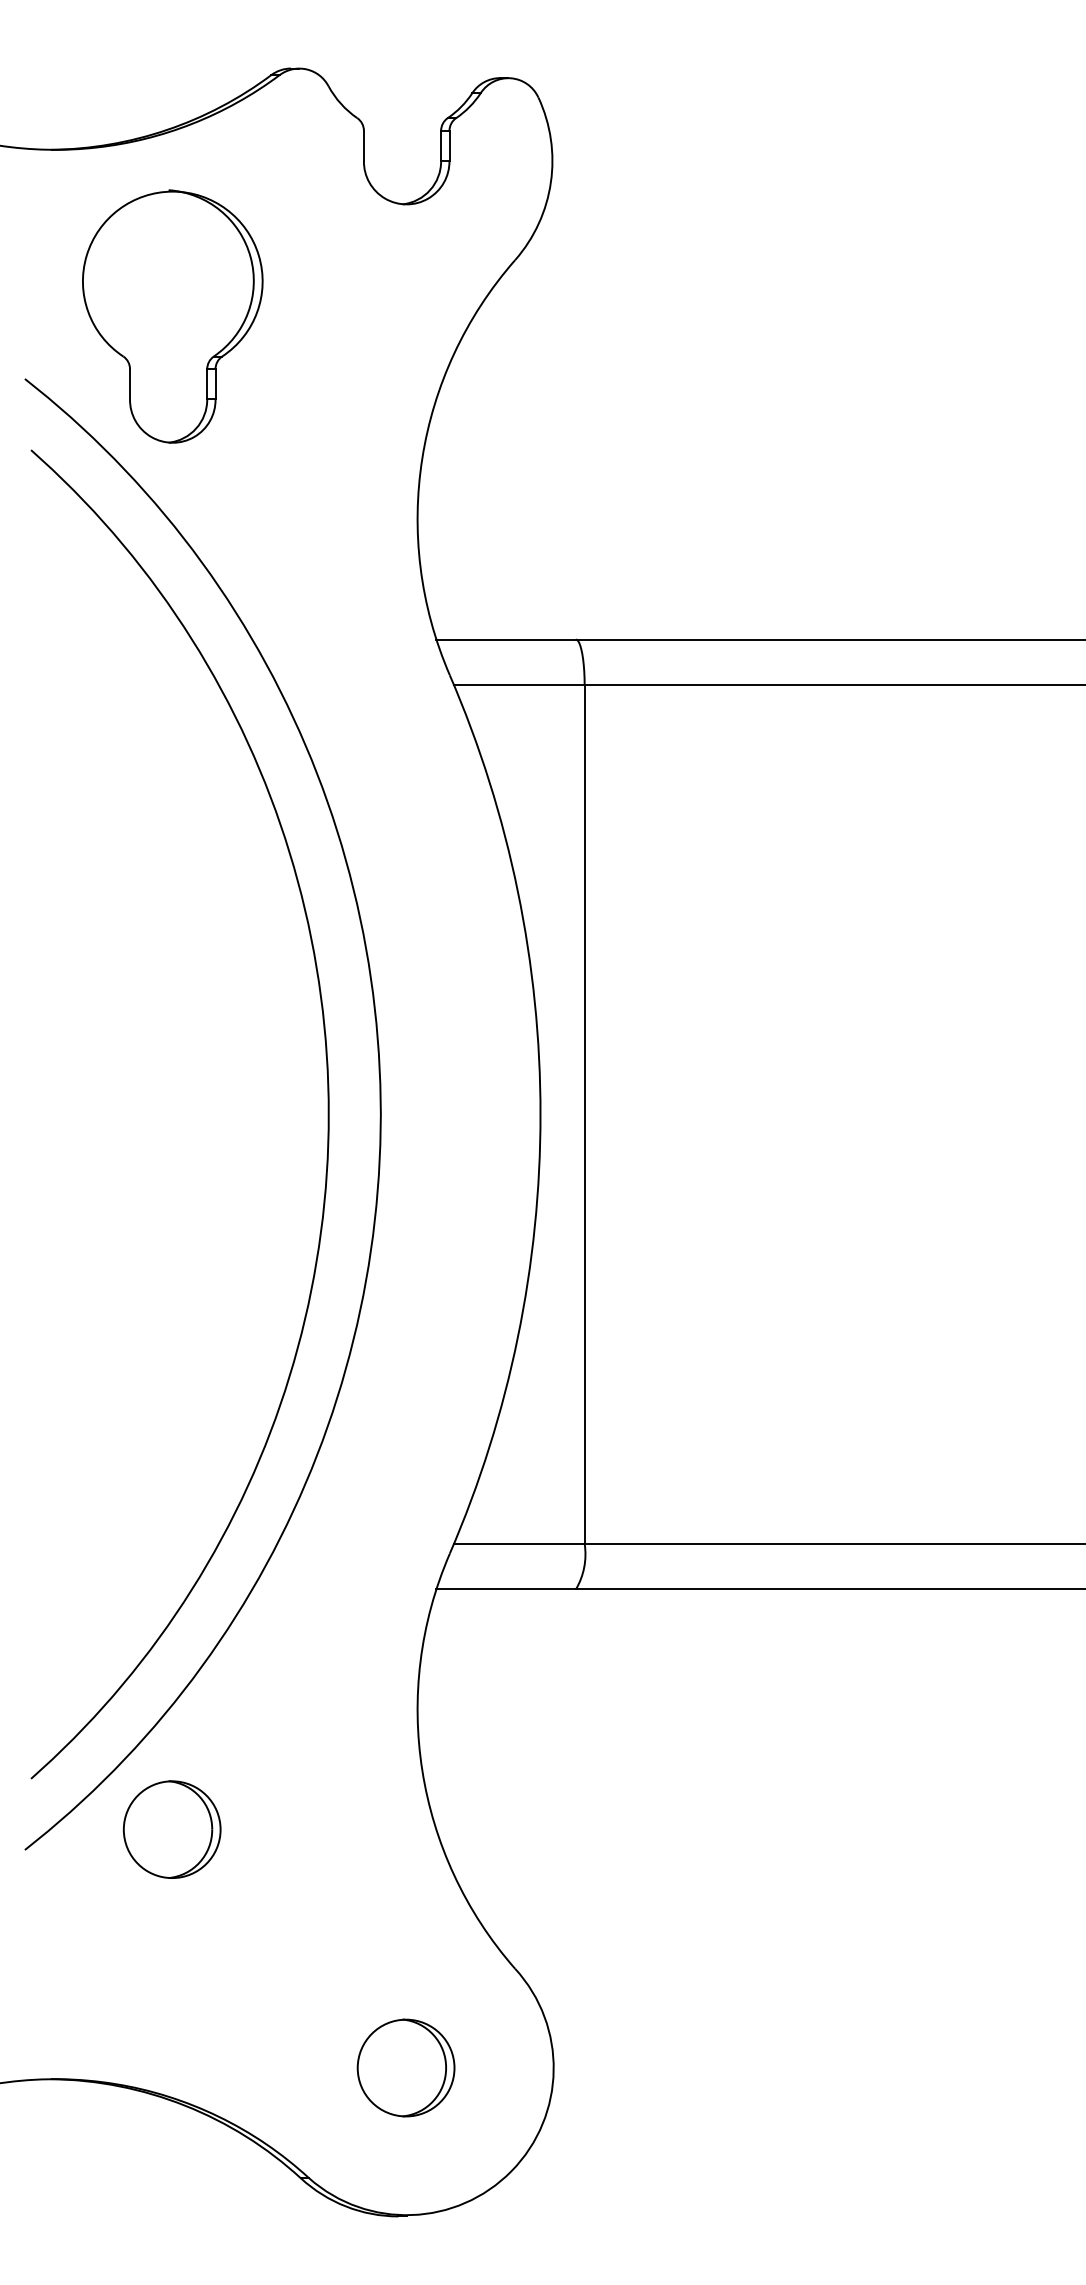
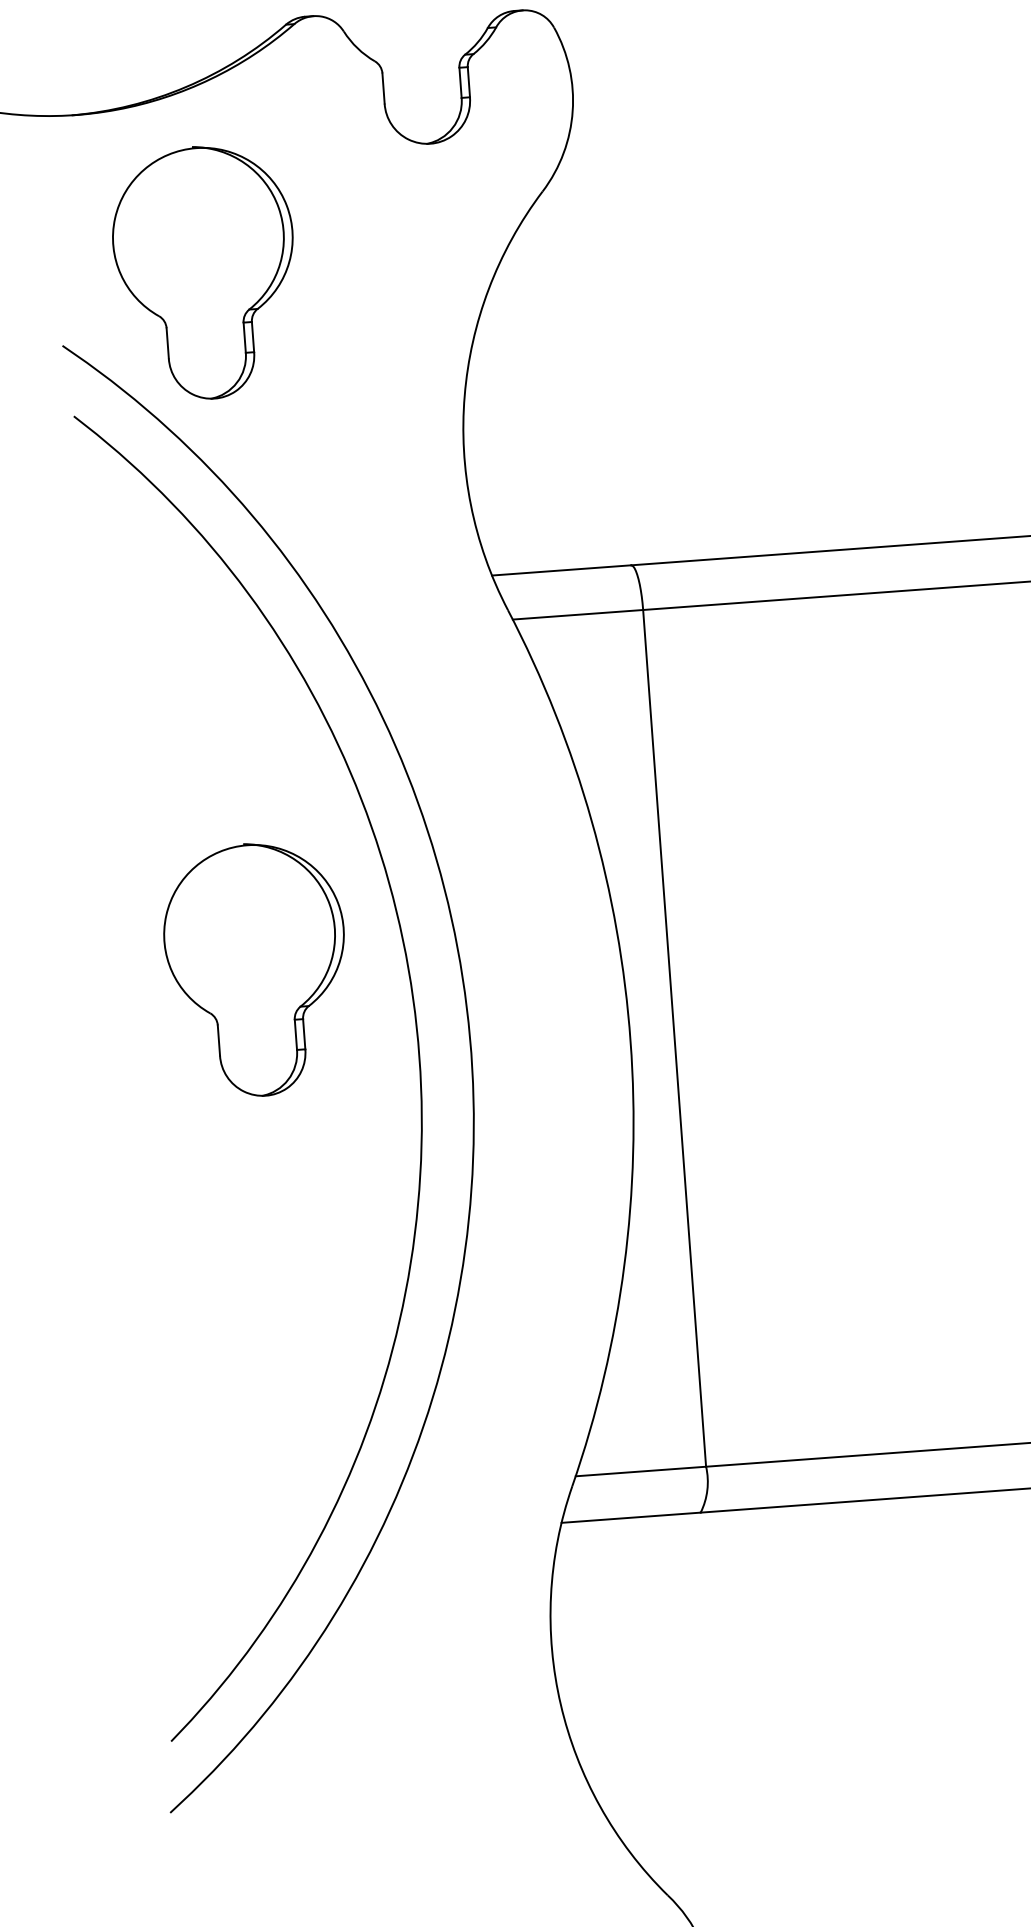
part: (172, 1015) -> (256, 969), added
part: (171, 1829) -> (314, 1781), removed

